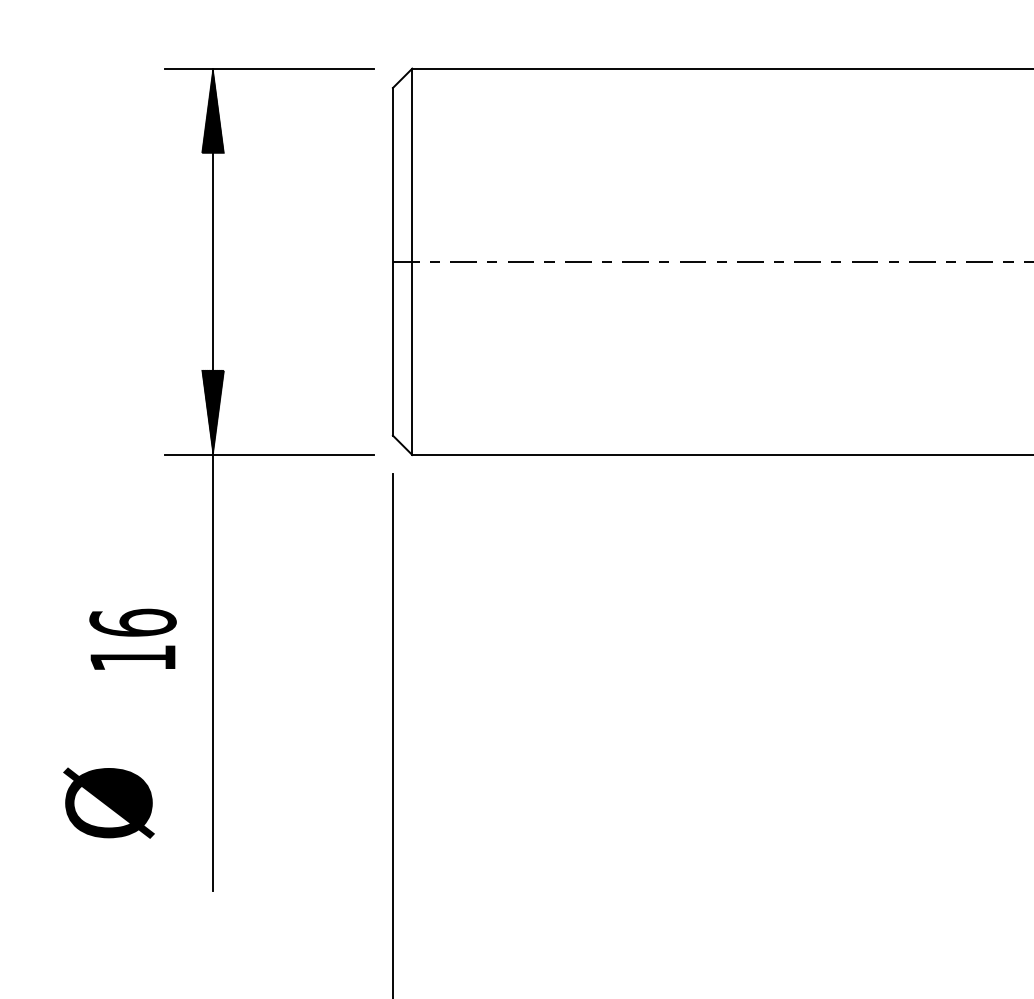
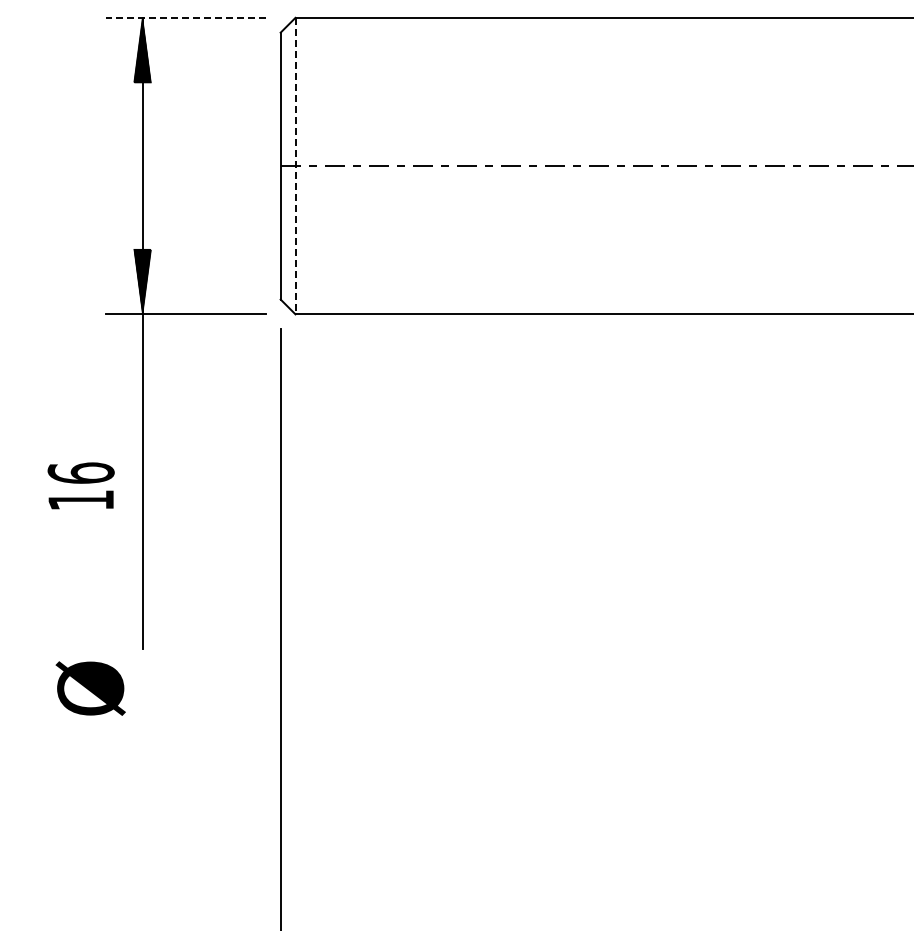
line: (268, 68) -> (185, 17), solid -> dashed
line: (412, 262) -> (295, 166), solid -> dashed
text: (132, 638) -> (80, 485), moved
text: (108, 803) -> (90, 688), moved

